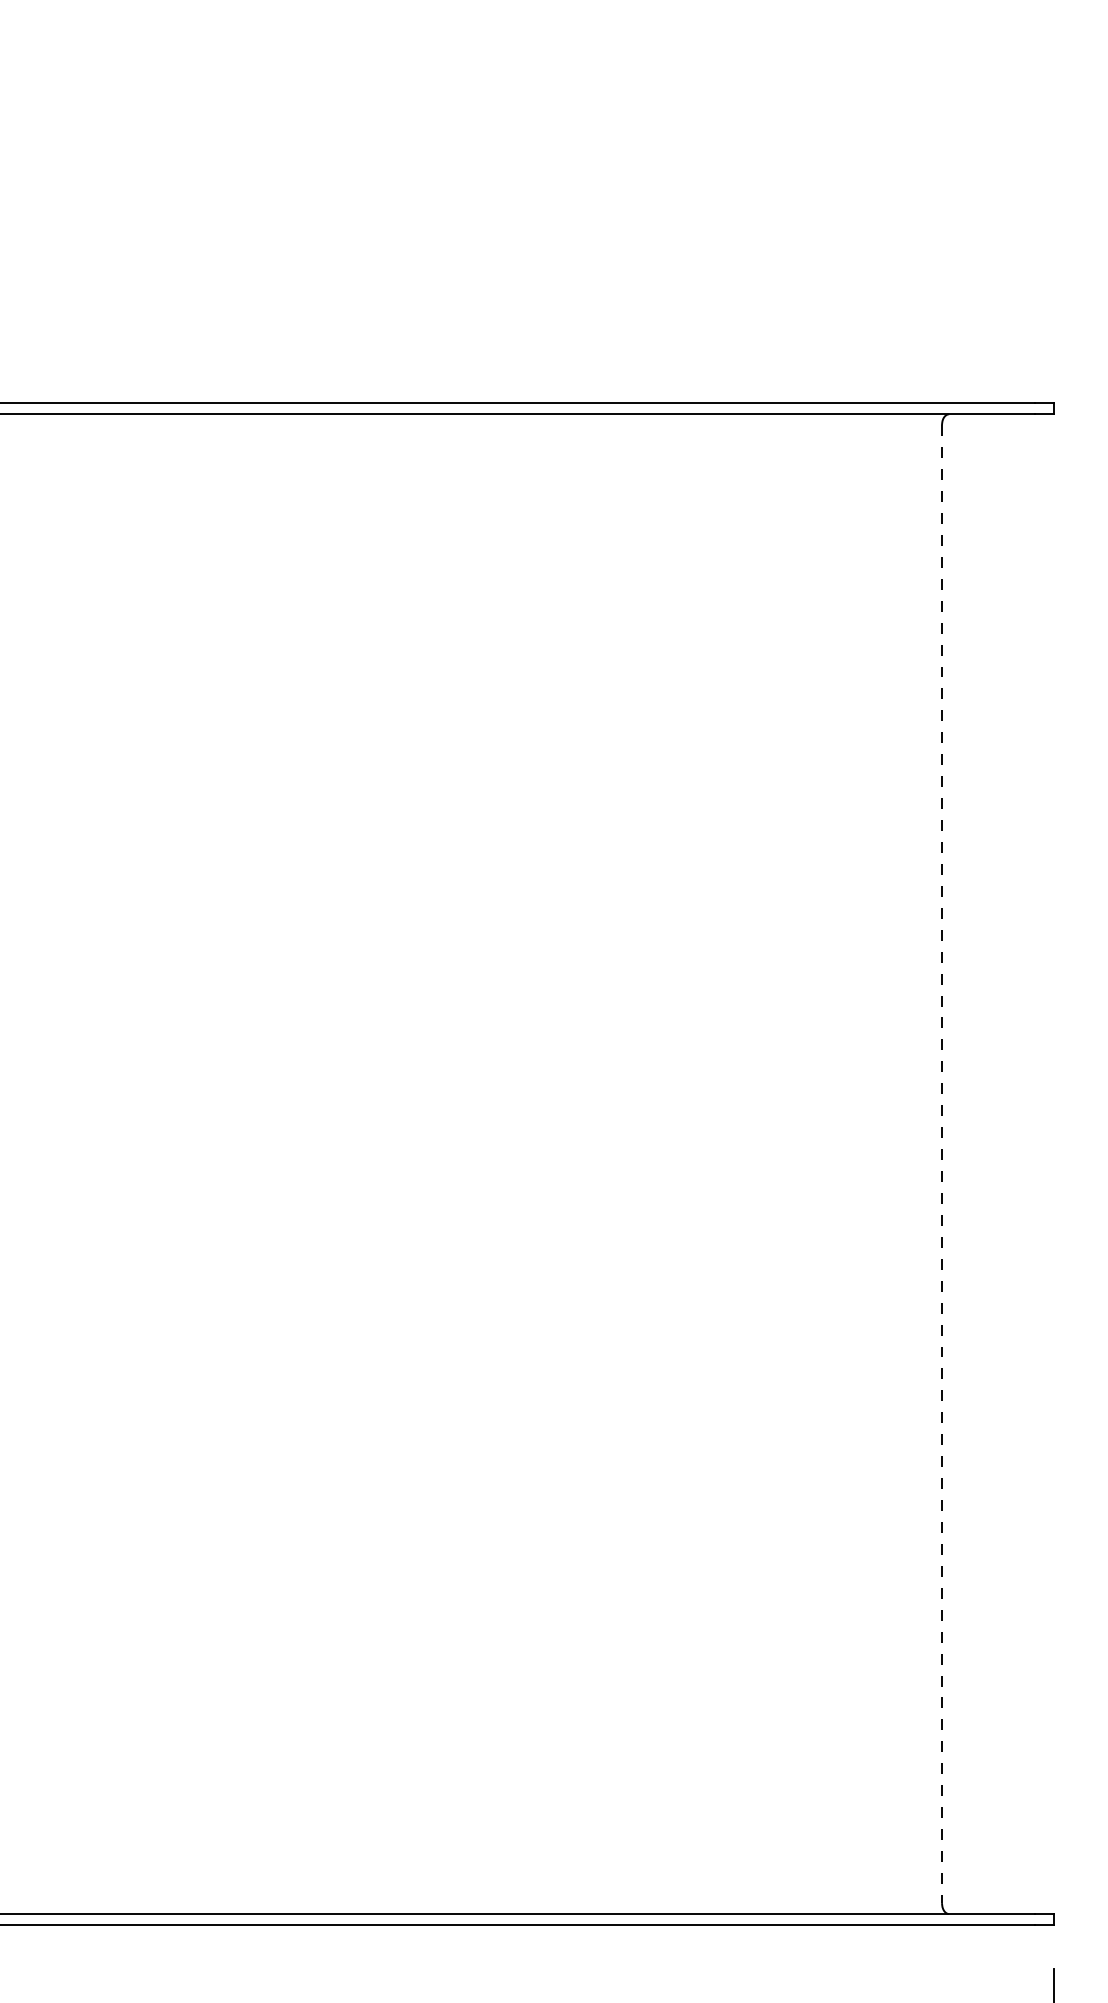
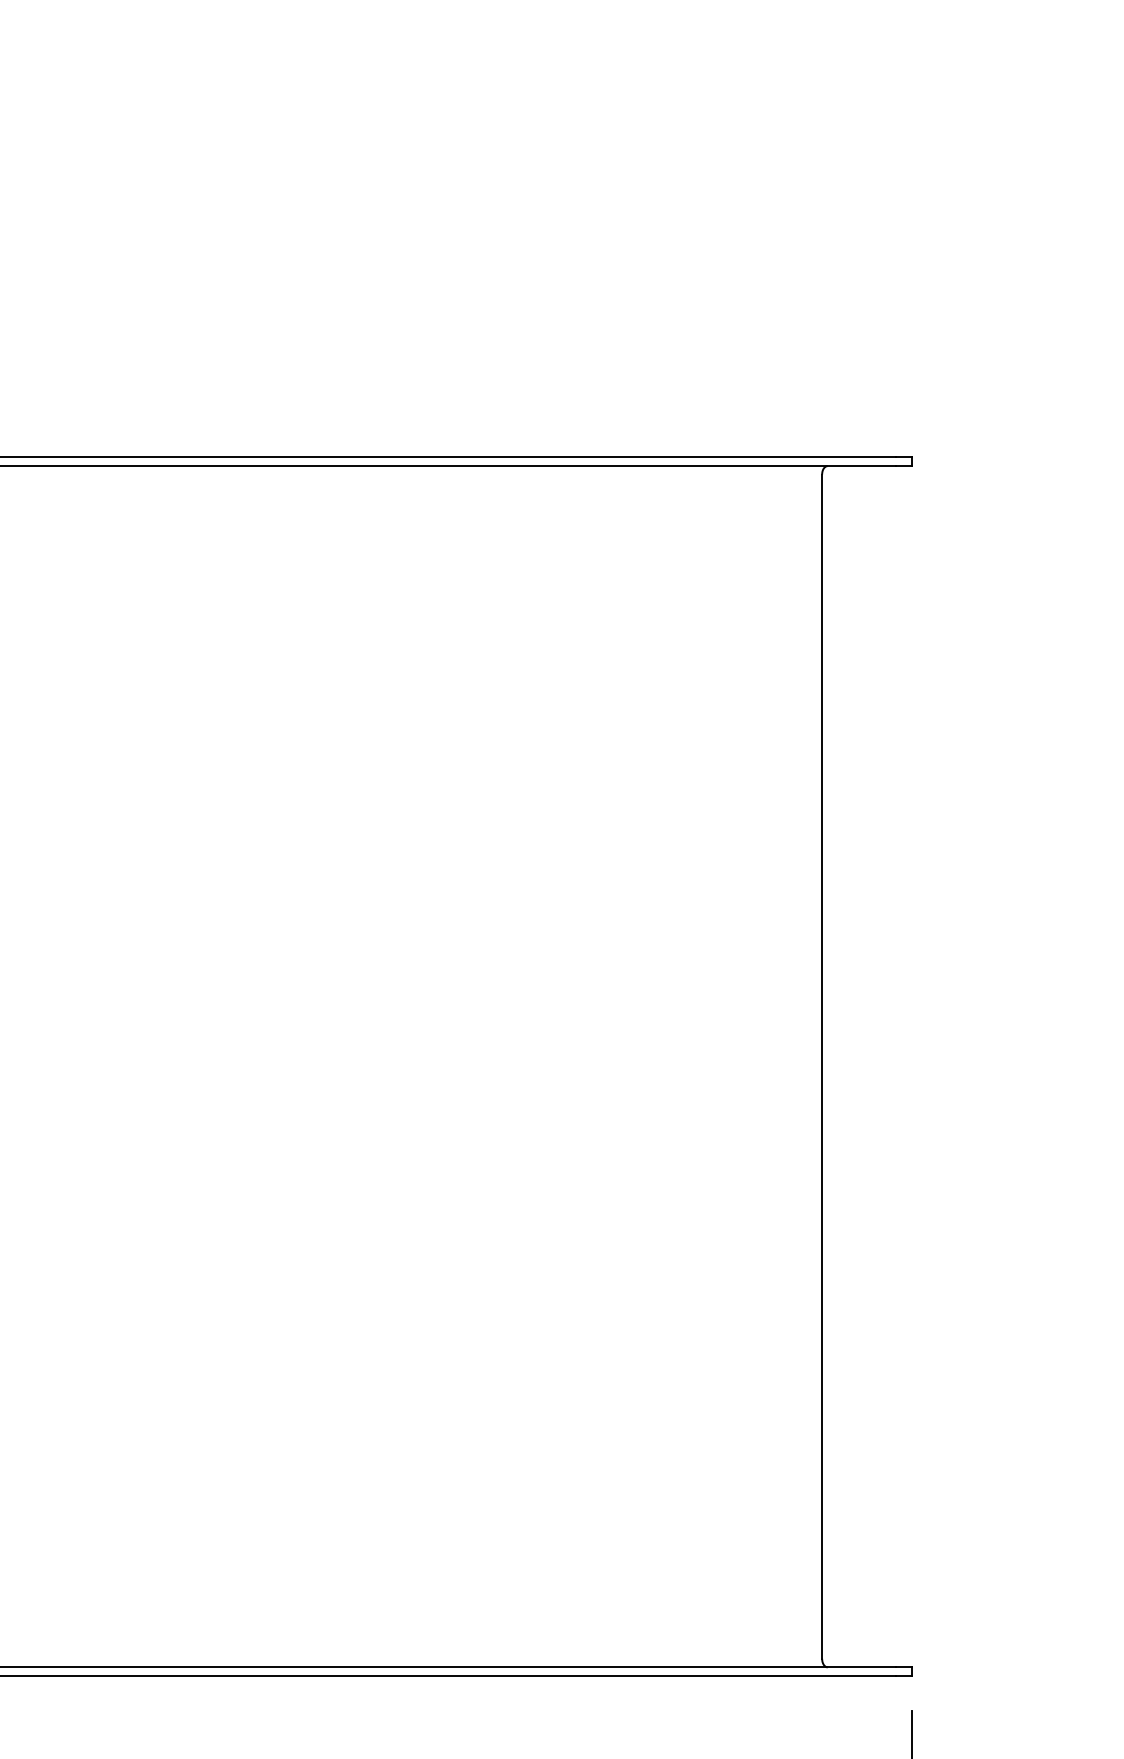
line: (942, 1163) -> (822, 1066), dashed -> solid

